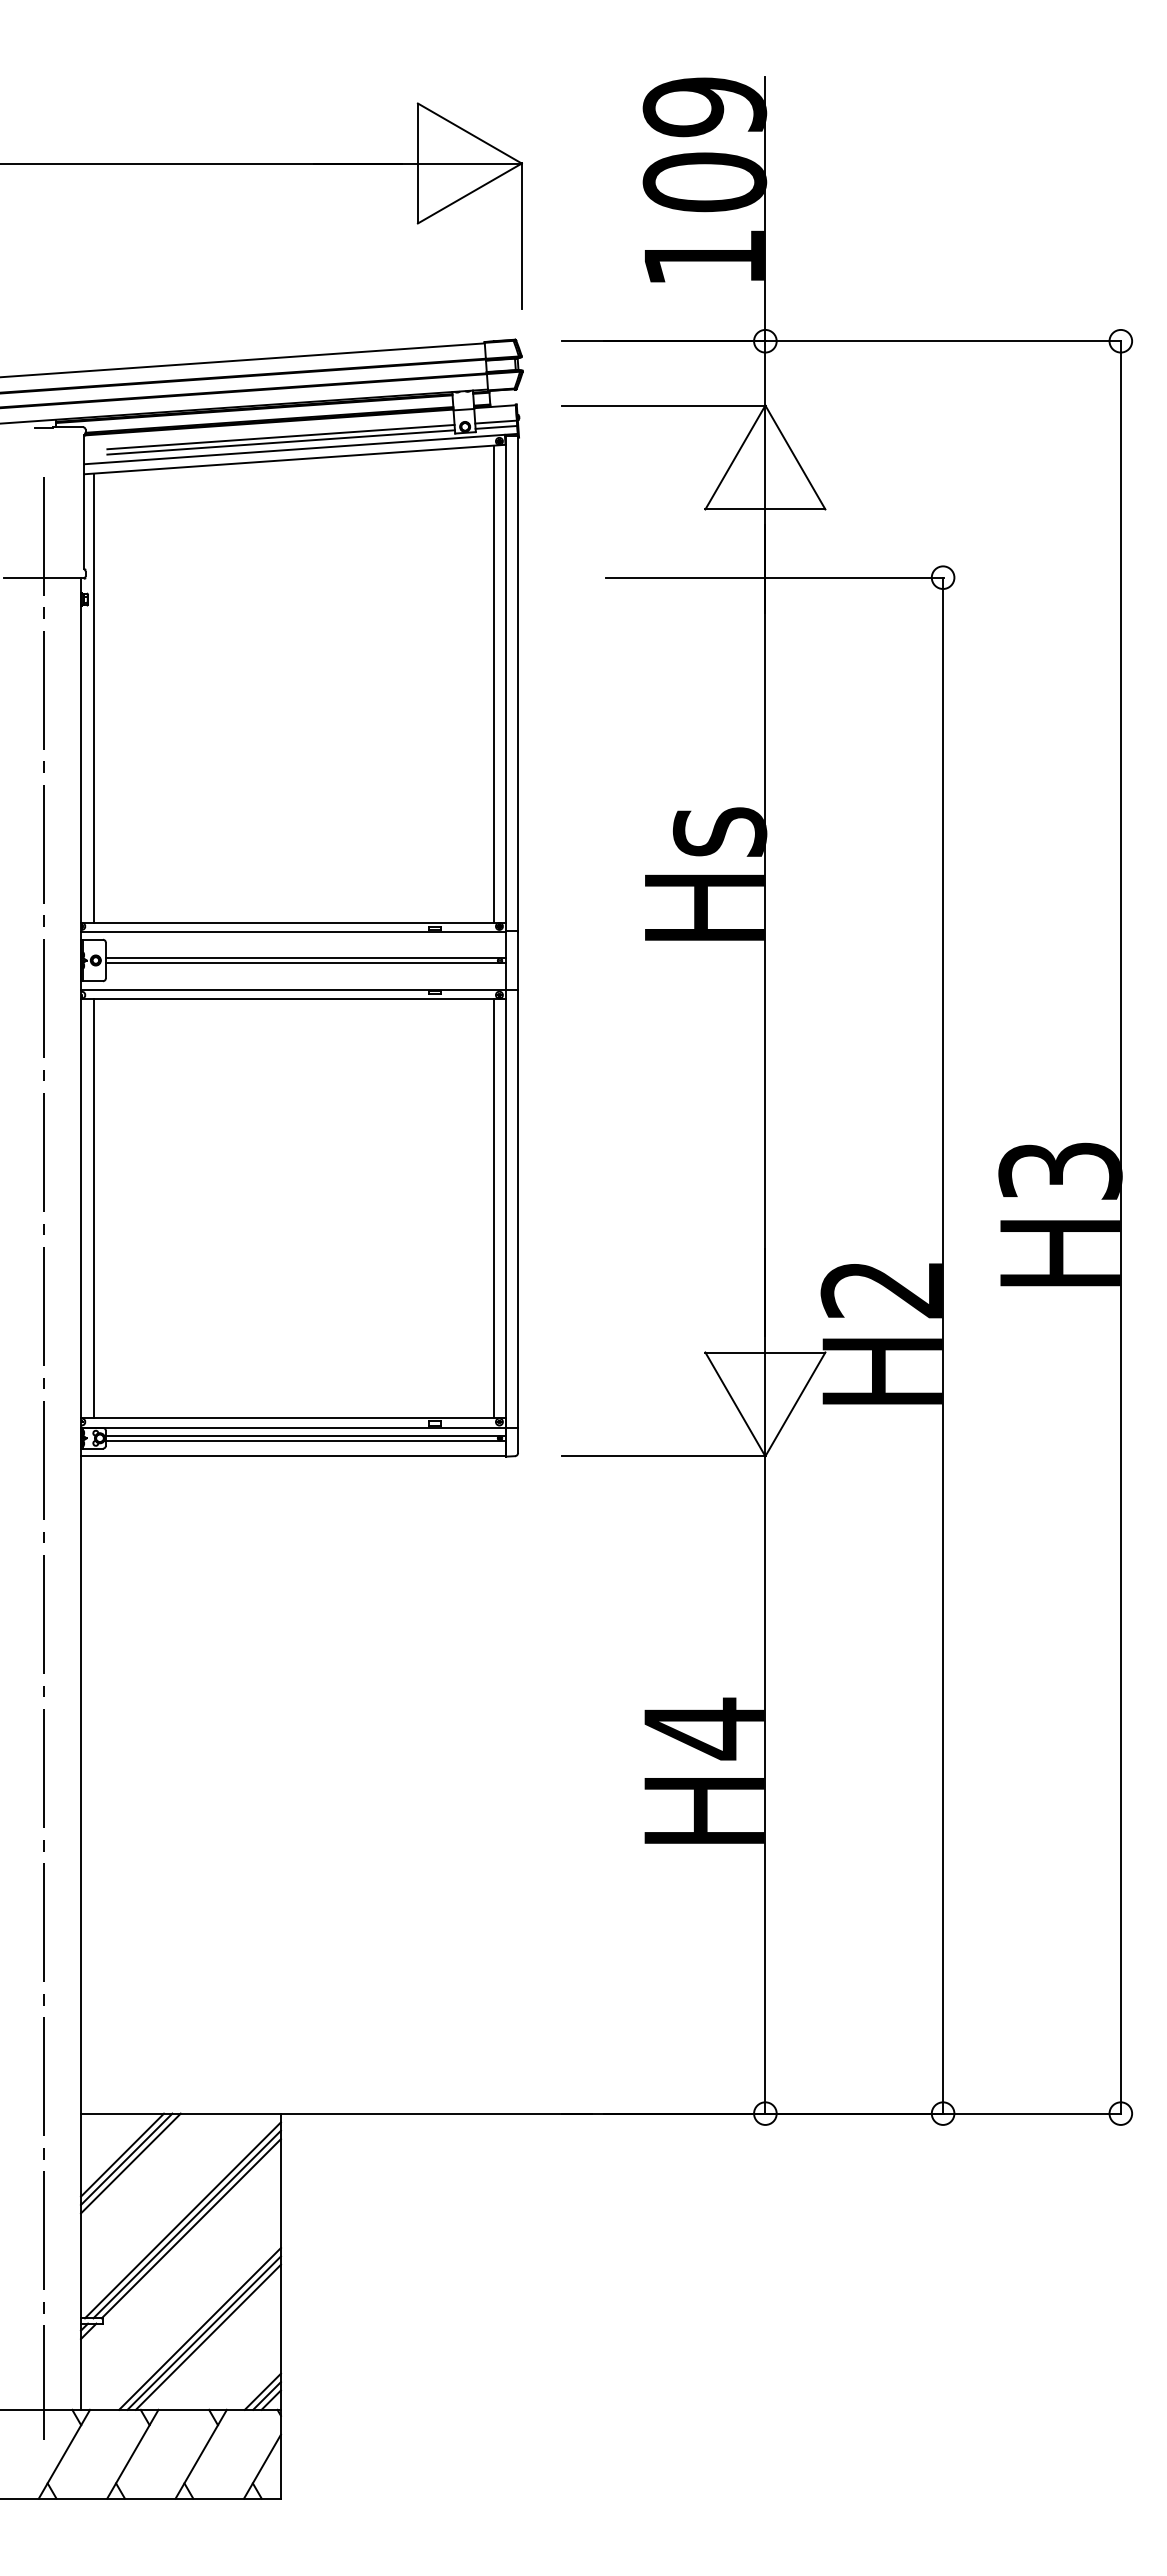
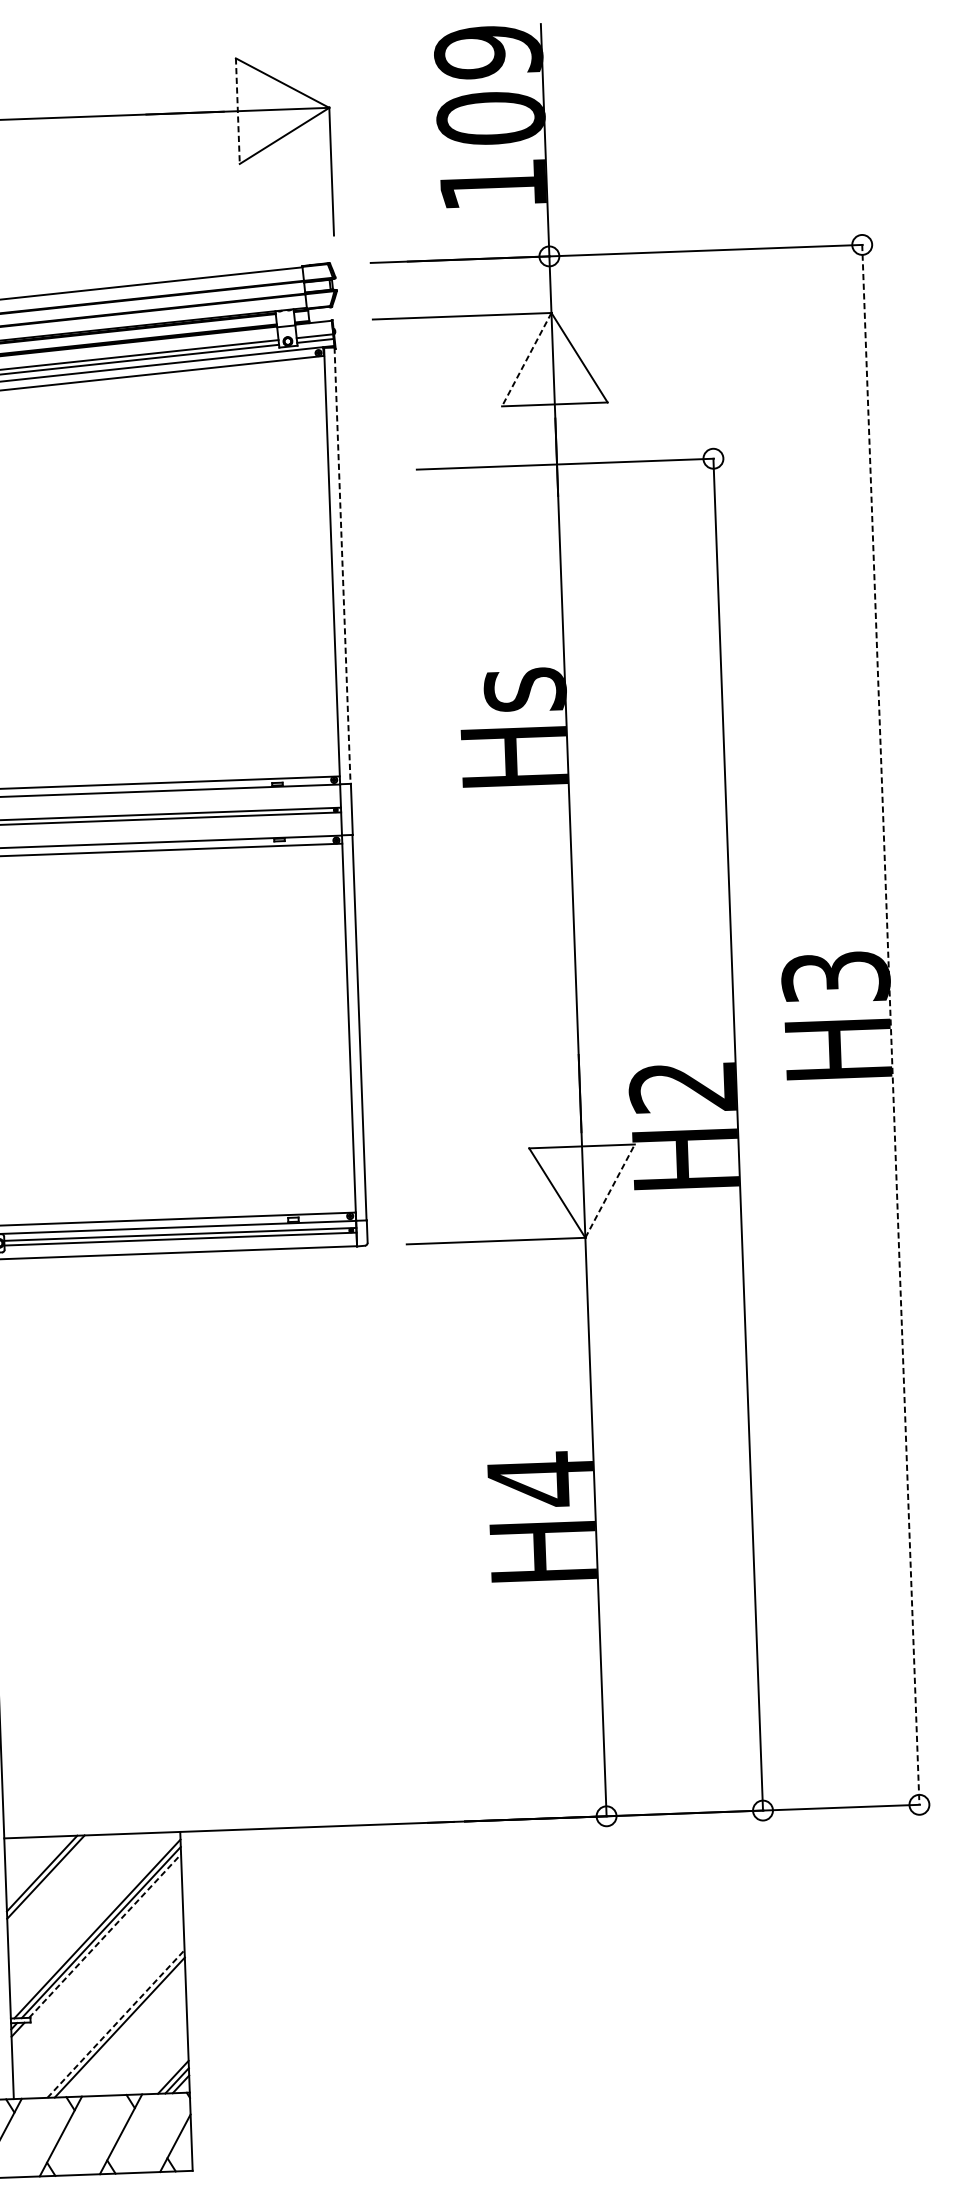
line: (417, 163) -> (237, 111), solid -> dashed
line: (735, 457) -> (526, 359), solid -> dashed
line: (494, 683) -> (322, 566), removed
line: (517, 683) -> (342, 565), solid -> dashed
line: (494, 1208) -> (338, 1028), removed
line: (1120, 1227) -> (890, 1024), solid -> dashed
line: (795, 1404) -> (610, 1191), solid -> dashed
line: (130, 2163) -> (49, 1880), removed
line: (191, 2228) -> (105, 1935), solid -> dashed
line: (200, 2328) -> (116, 2023), solid -> dashed
line: (207, 2336) -> (122, 2030), removed

